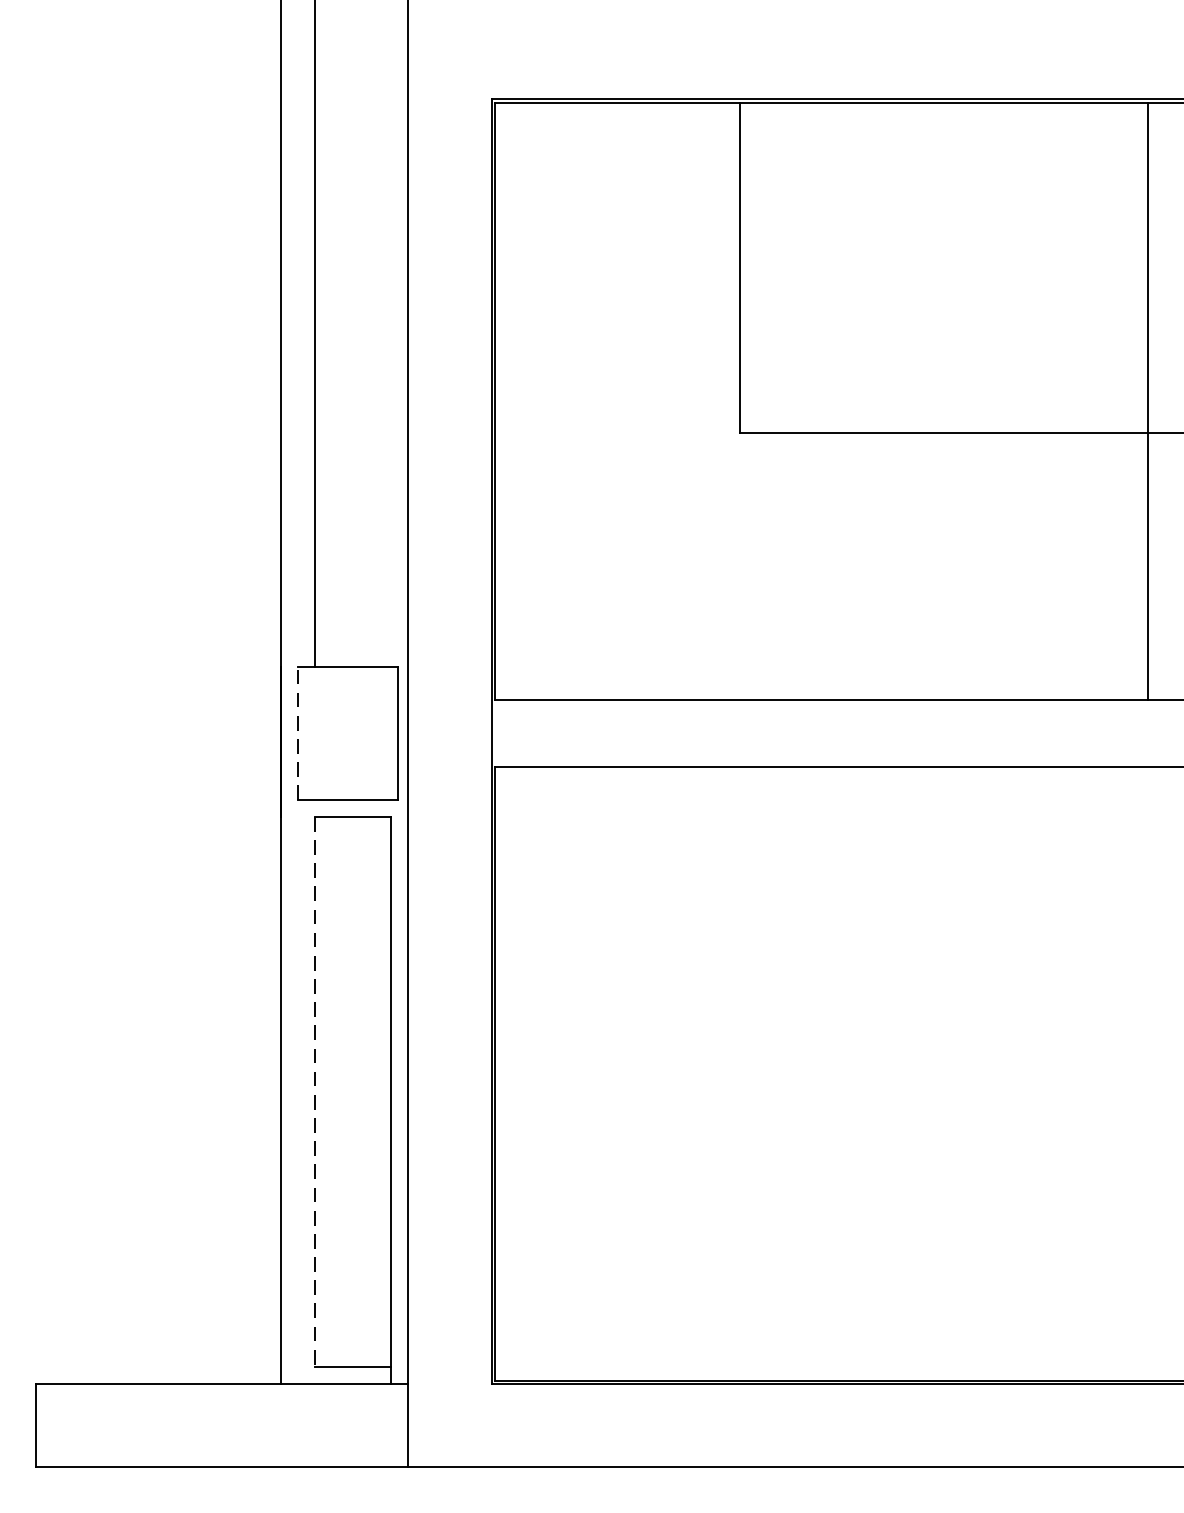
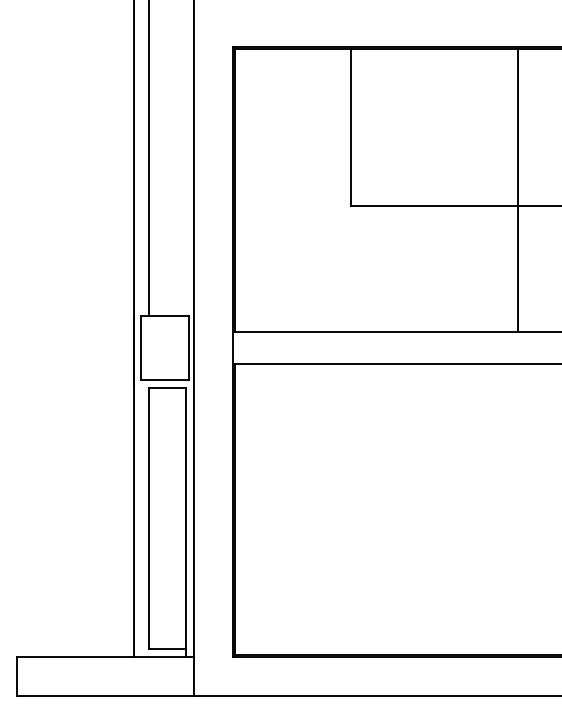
line: (1147, 401) -> (517, 190), moved
line: (298, 734) -> (141, 348), dashed -> solid
line: (314, 1092) -> (149, 518), dashed -> solid

